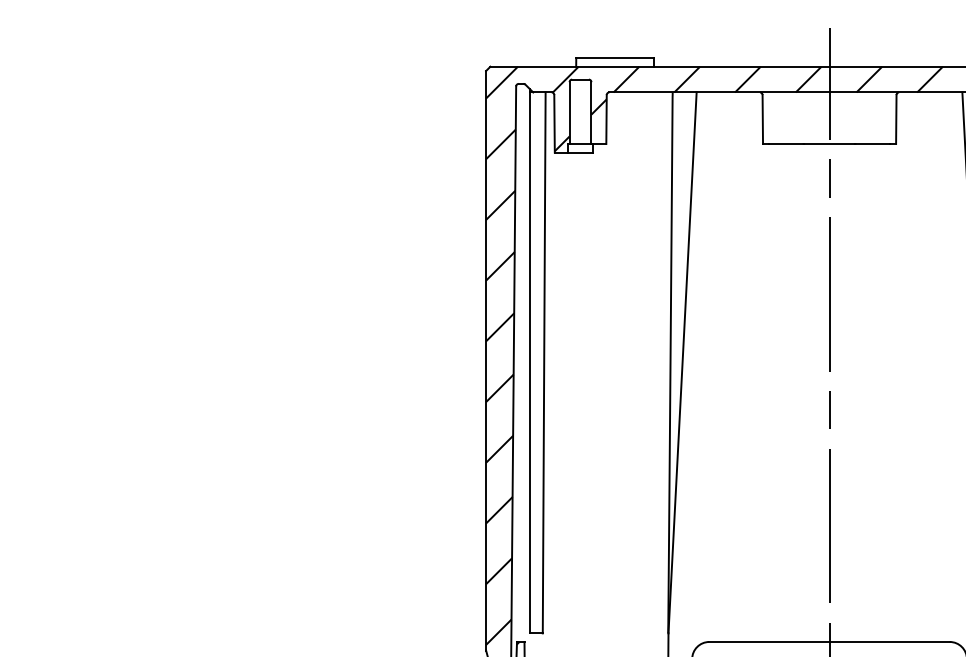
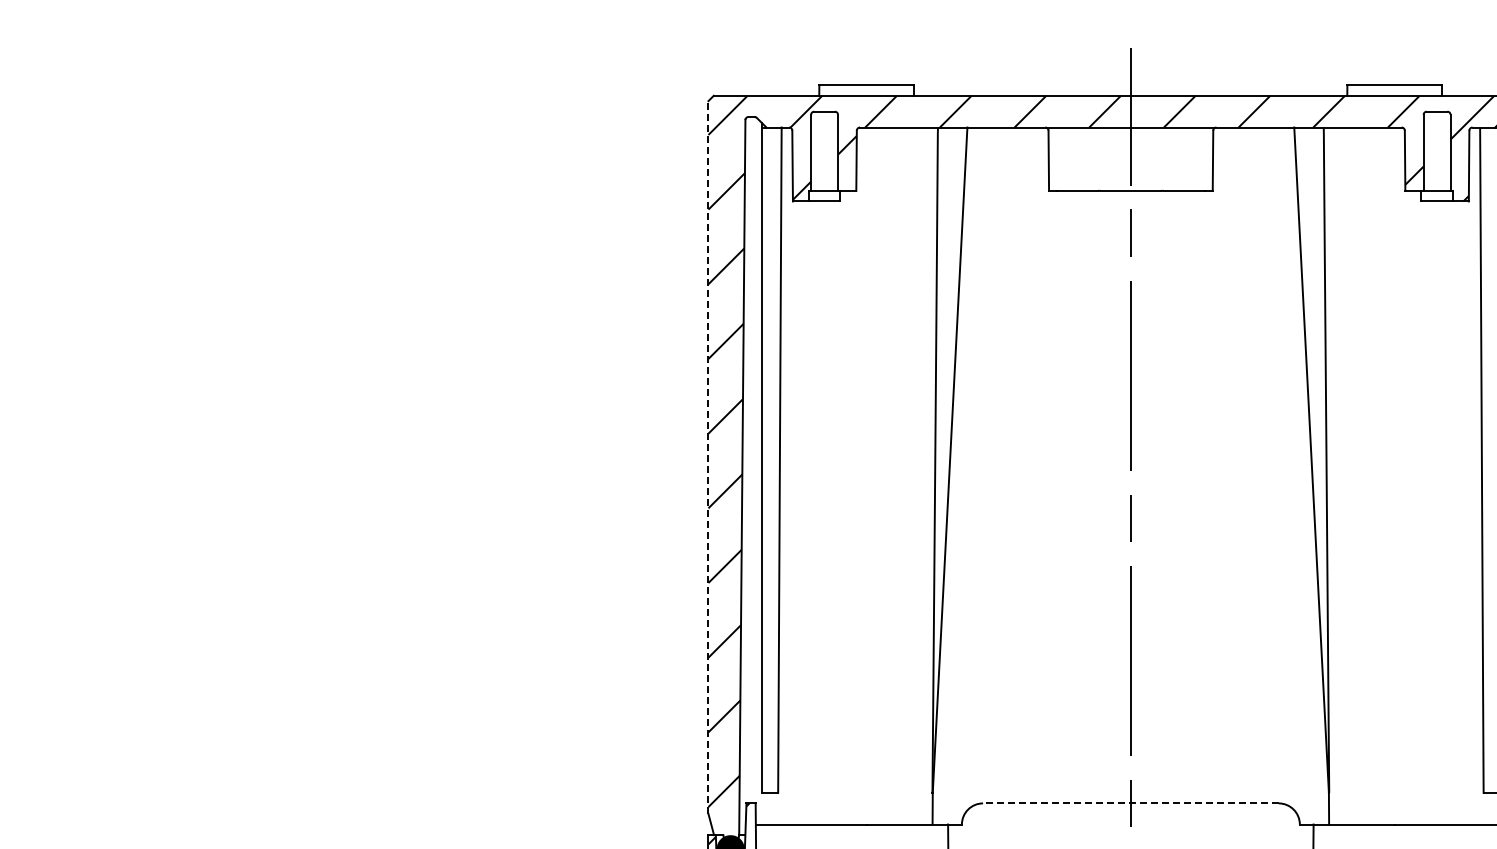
line: (486, 360) -> (708, 457), solid -> dashed
line: (829, 642) -> (1130, 803), solid -> dashed

